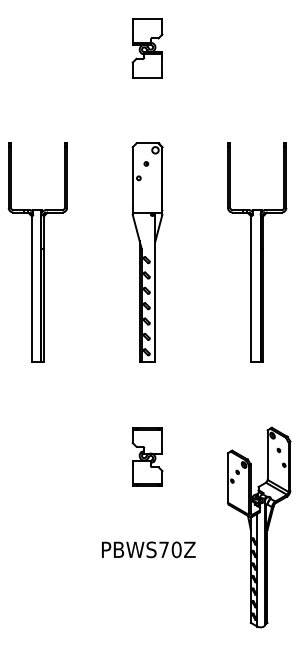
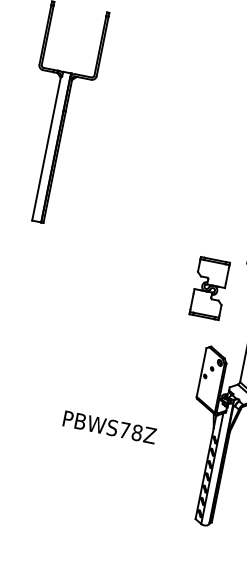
part: (147, 252) -> (166, 135), removed
part: (147, 456) -> (209, 288), moved
text: (176, 549) -> (137, 432), PBWS70Z -> PBWS78Z

